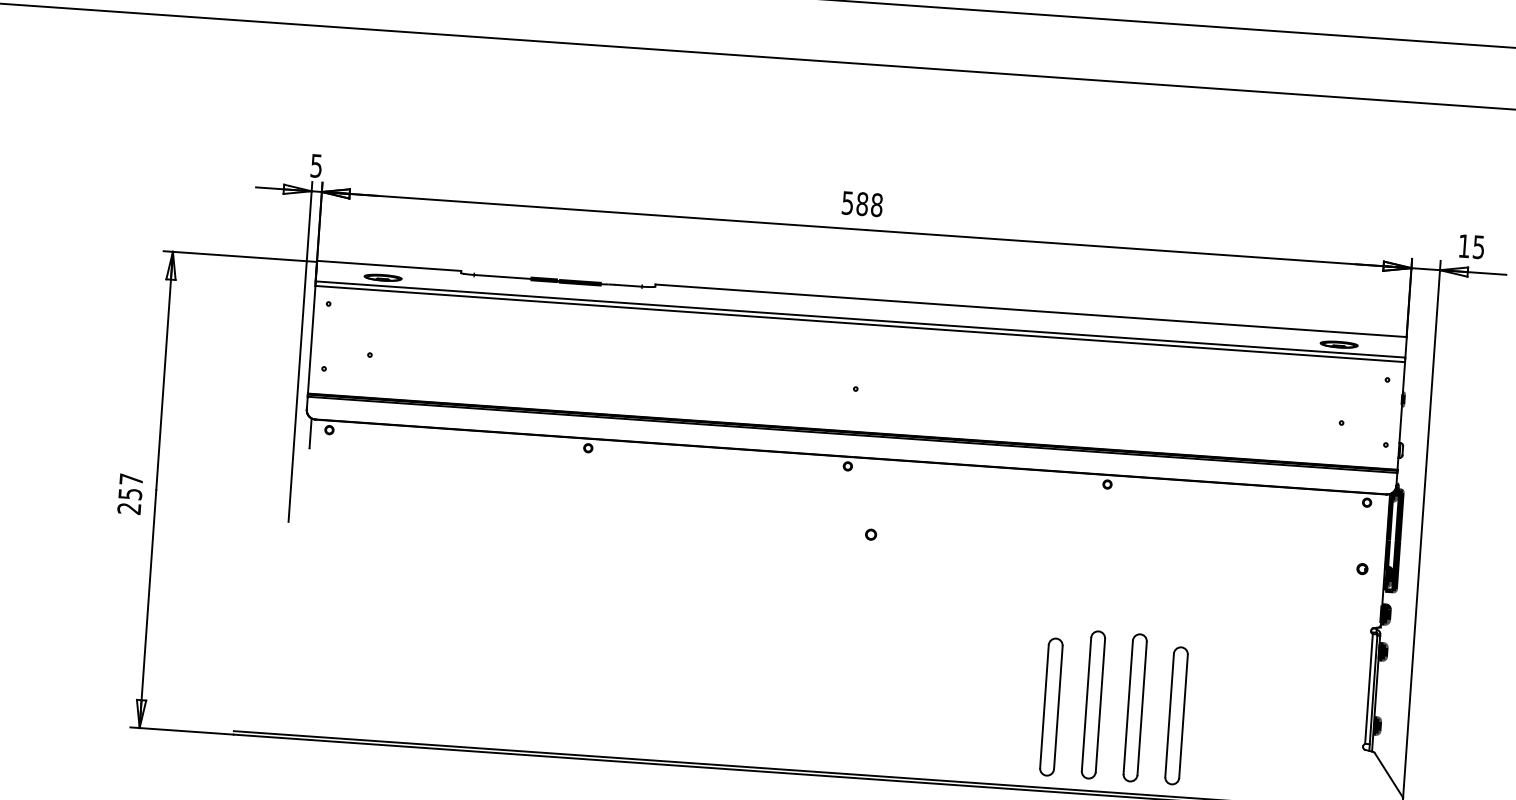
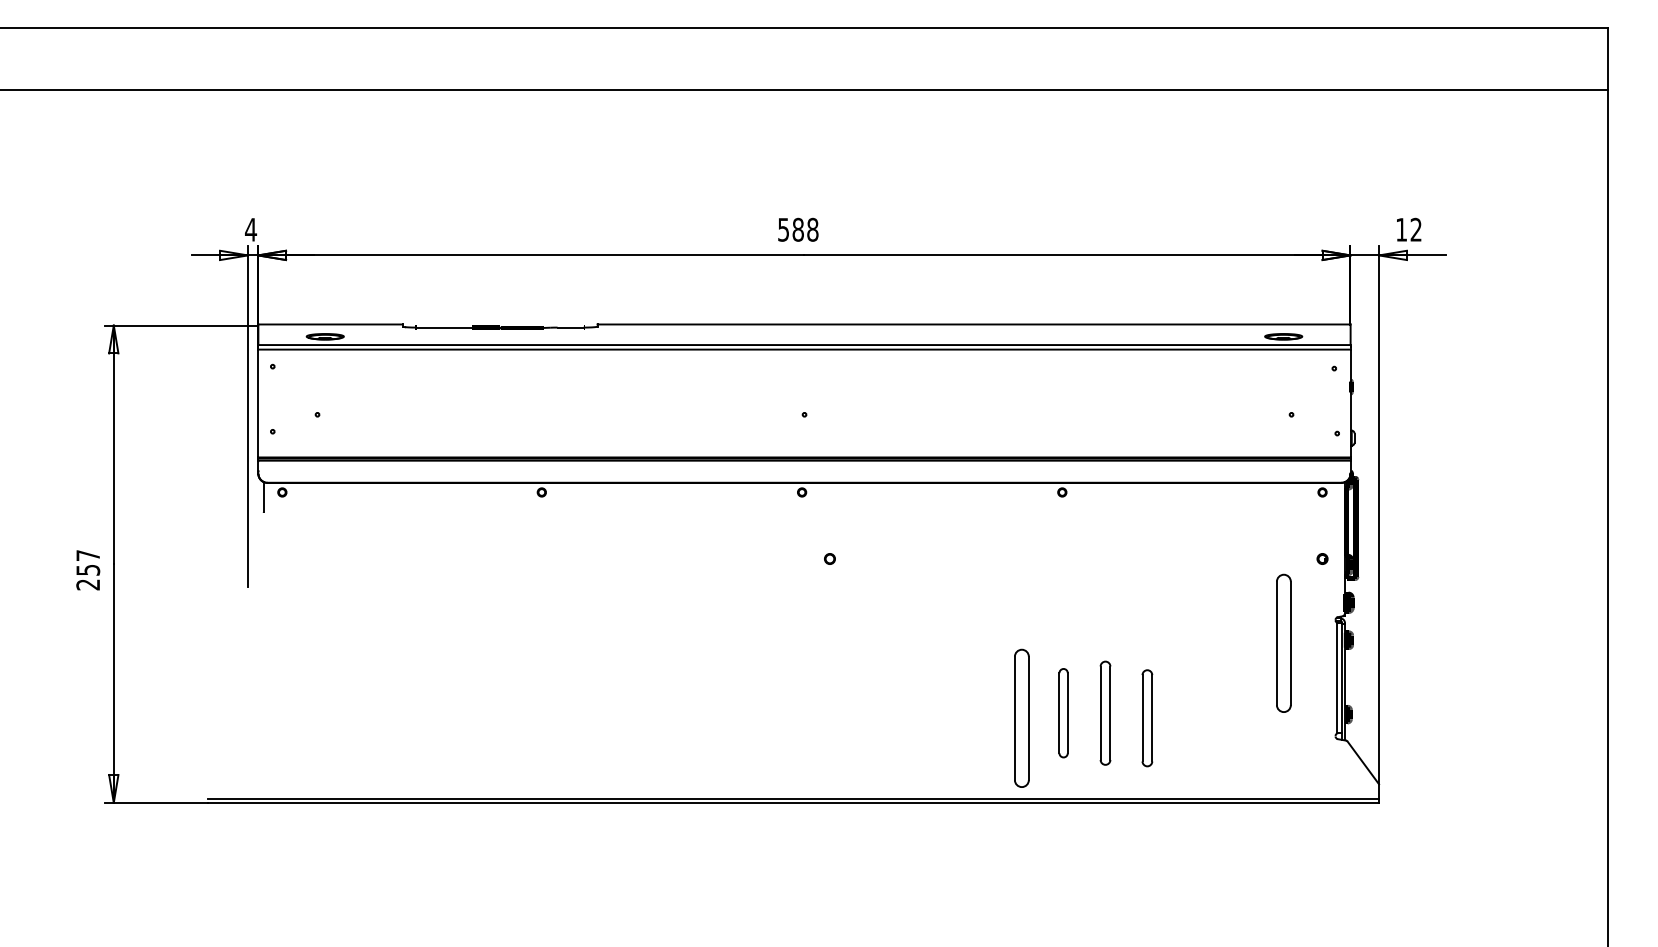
text: (317, 165) -> (251, 229), 5 -> 4
text: (1478, 246) -> (1415, 229), 15 -> 12
part: (1317, 649) -> (1283, 642), added
part: (1093, 704) -> (1063, 712), size x0.6
part: (1135, 707) -> (1105, 712), size x0.7
part: (1176, 714) -> (1147, 717), size x0.7

